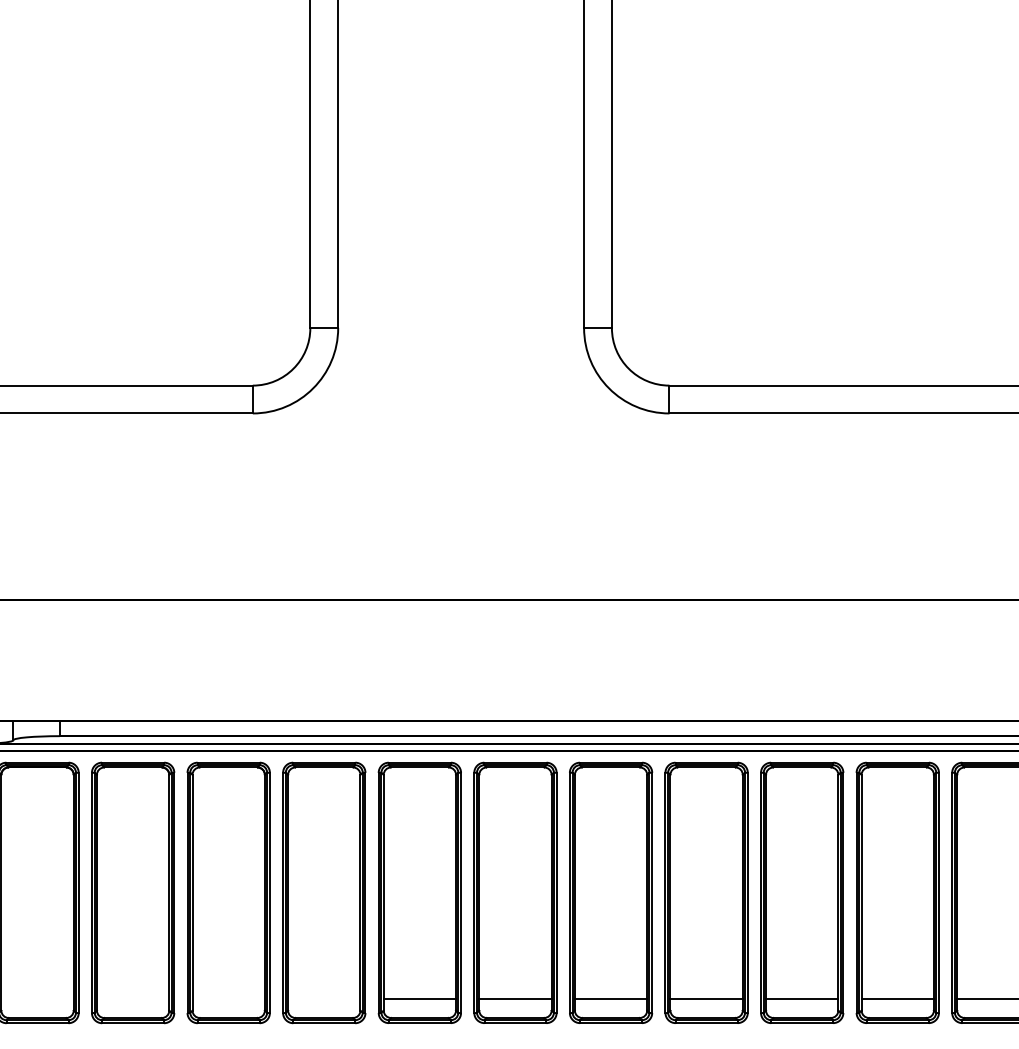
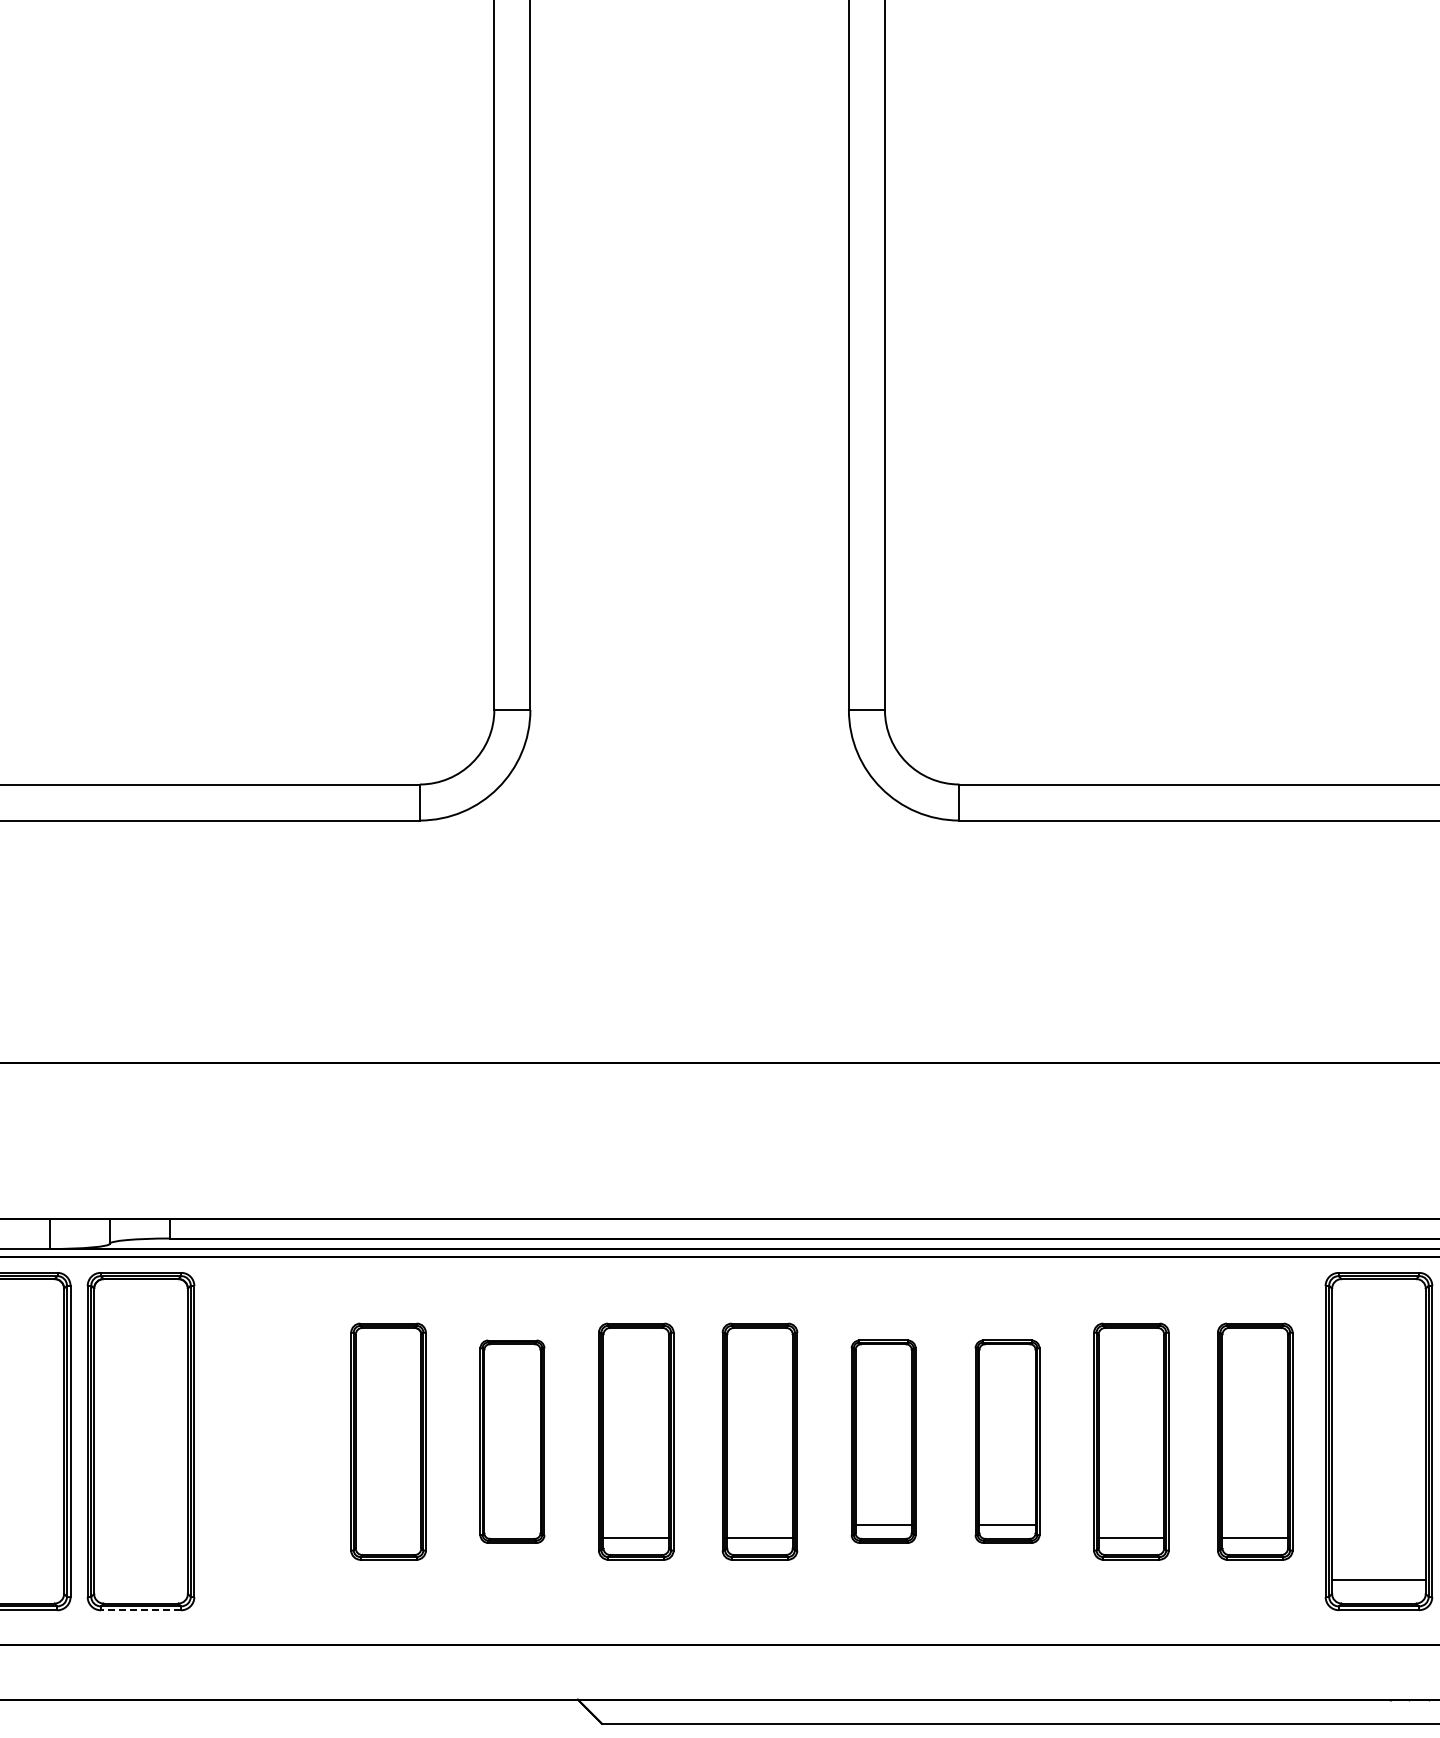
part: (132, 892) -> (264, 1441), removed
part: (228, 892) -> (388, 1441), size x0.7
part: (324, 892) -> (512, 1441), size x0.6
part: (420, 892) -> (636, 1441), size x0.7
part: (515, 892) -> (759, 1441), size x0.7
part: (610, 892) -> (883, 1441), size x0.6
part: (706, 892) -> (1007, 1441), size x0.6
part: (802, 892) -> (1131, 1441), size x0.7
part: (898, 892) -> (1255, 1441), size x0.7
line: (37, 1023) -> (140, 1610), solid -> dashed

